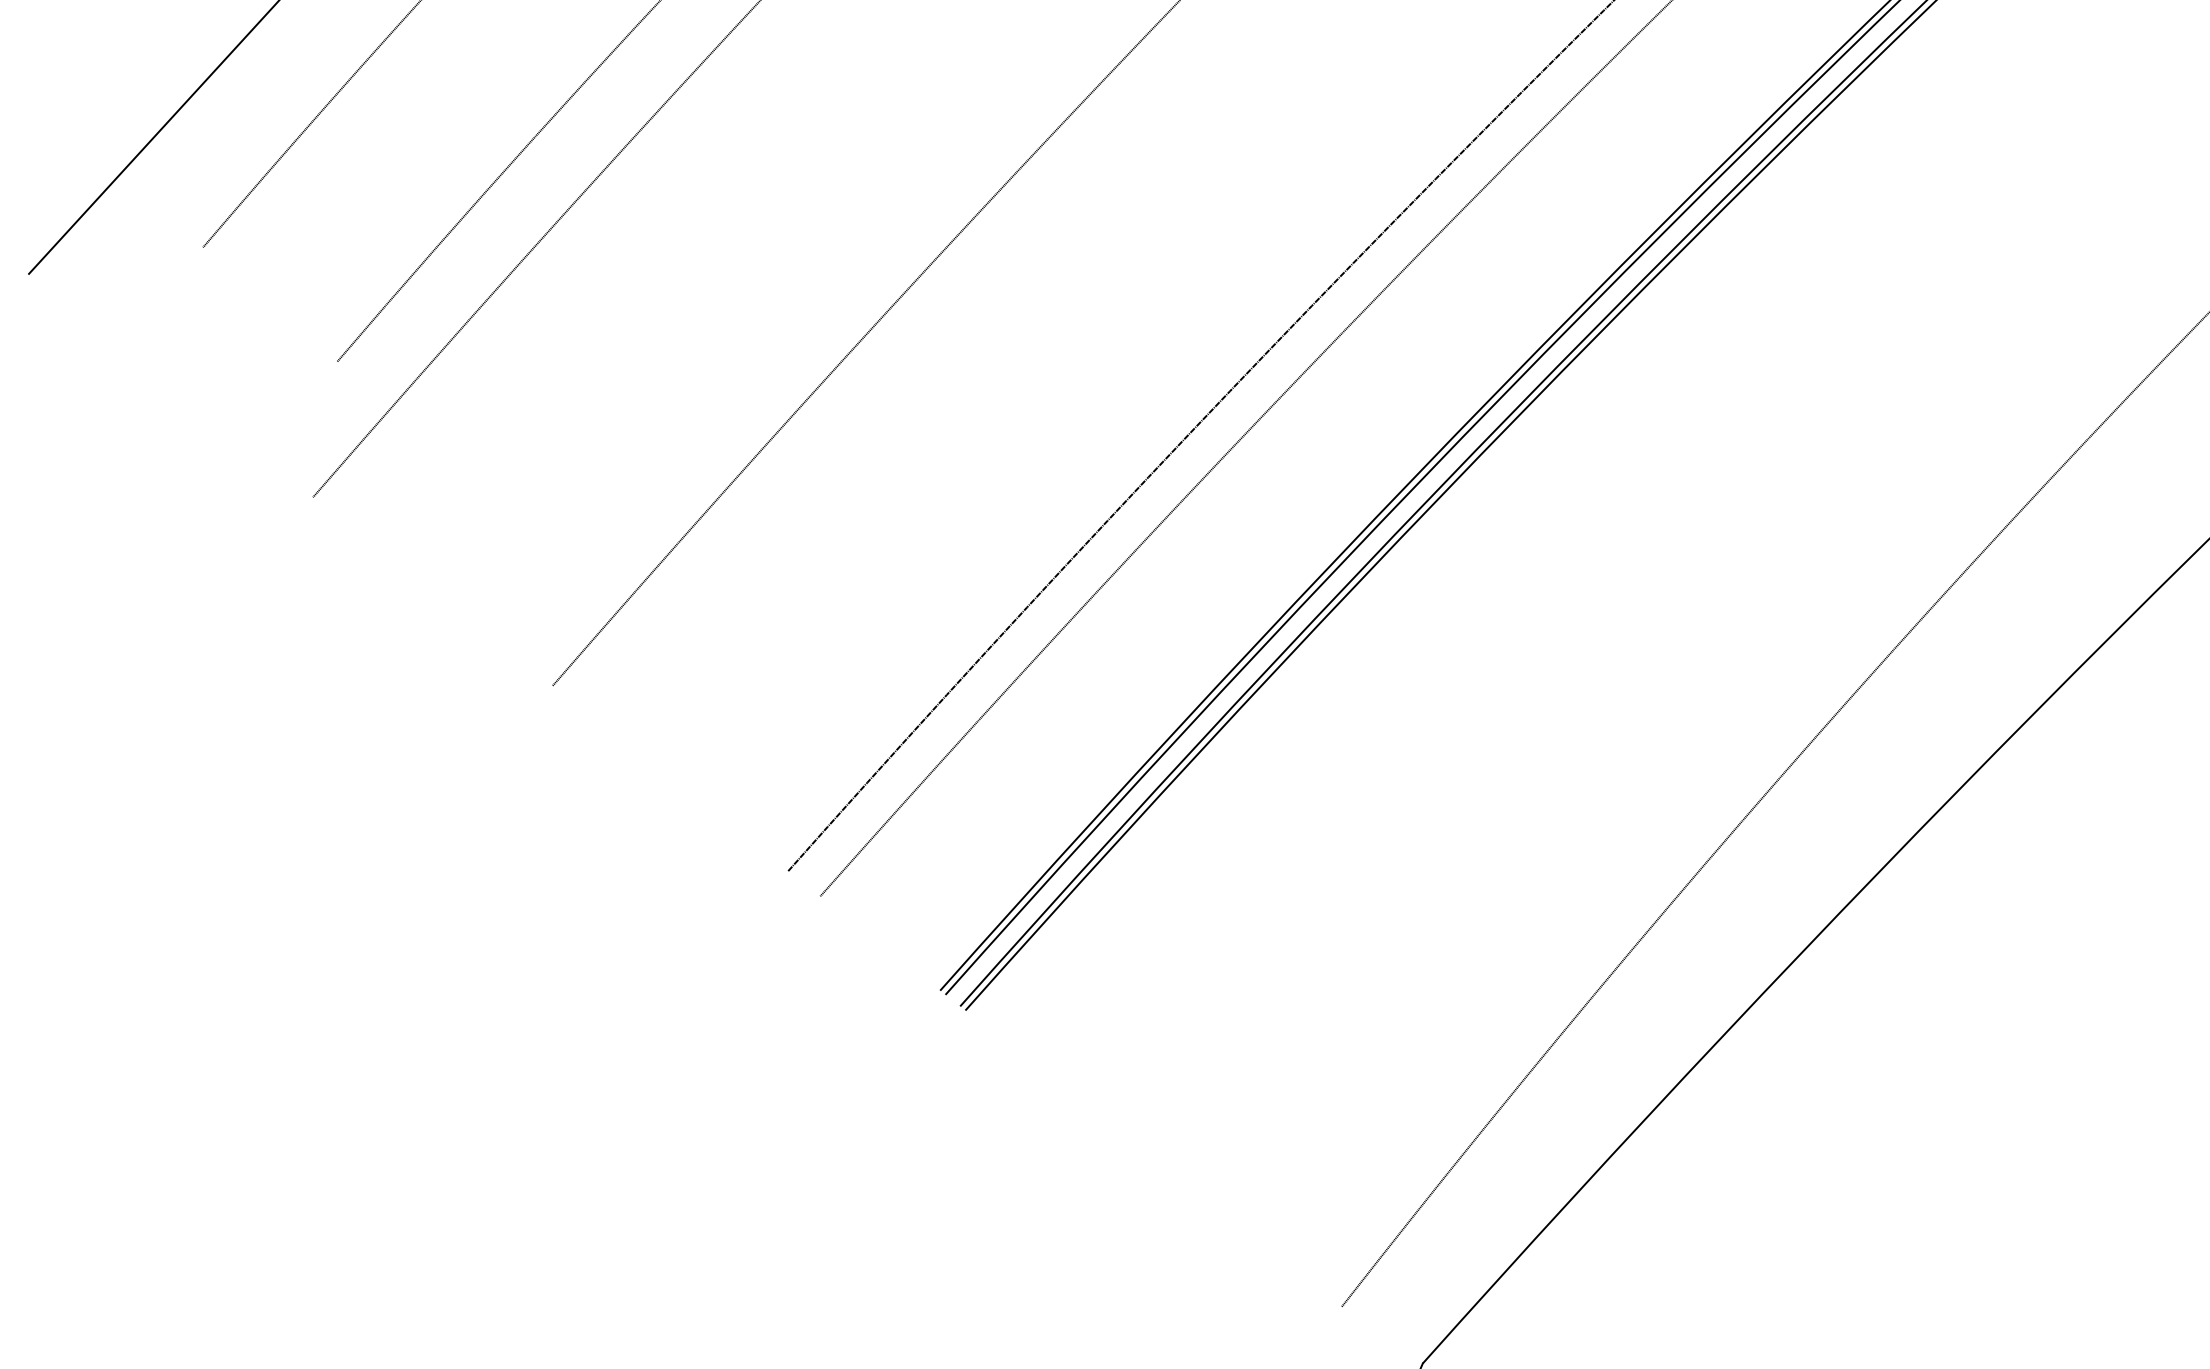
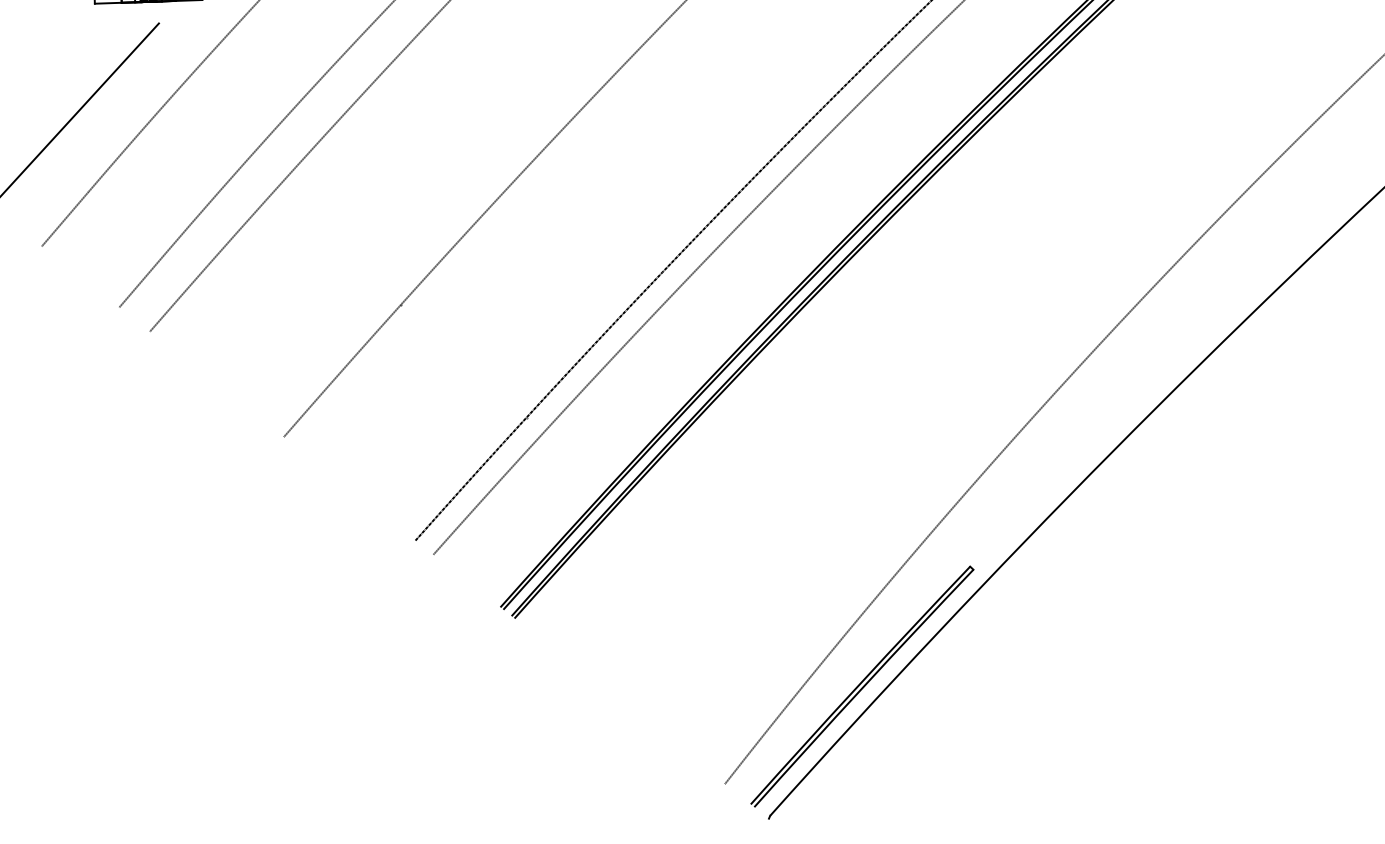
line: (160, 296) -> (64, 219), added
line: (297, 407) -> (141, 281), added
part: (1587, 1132) -> (862, 686), added

